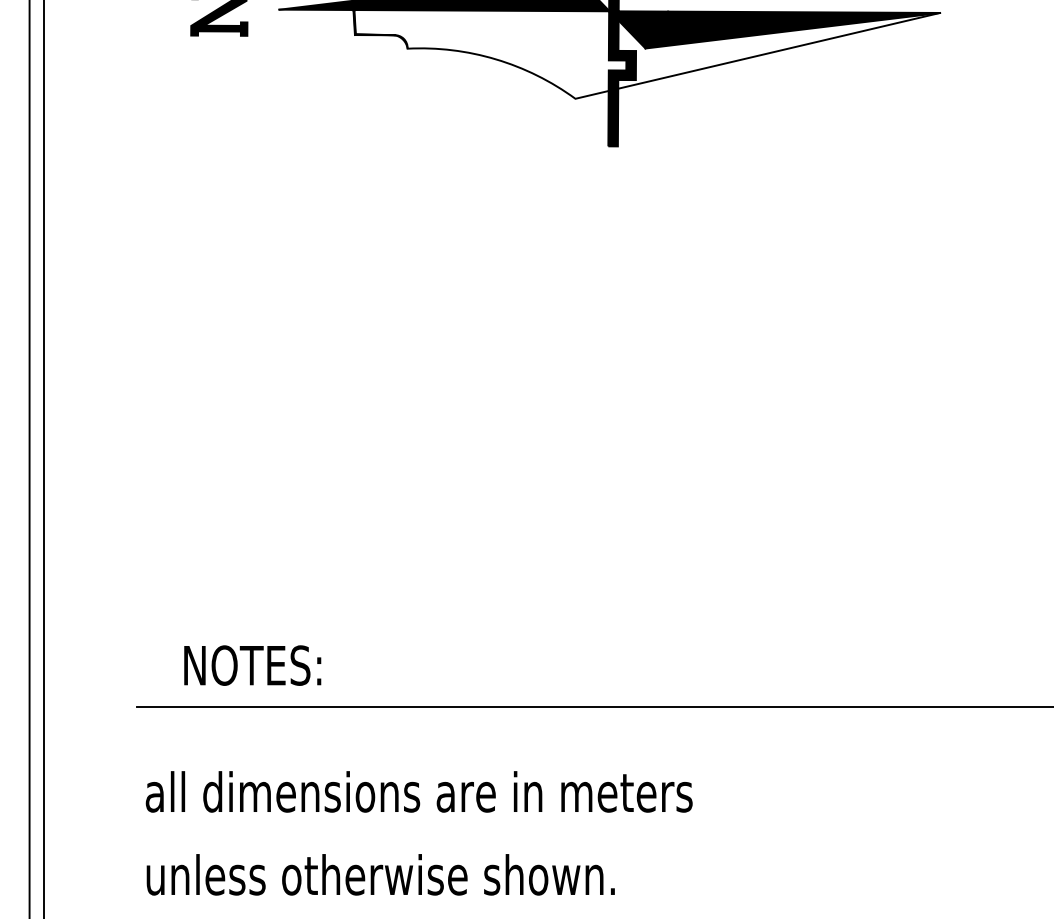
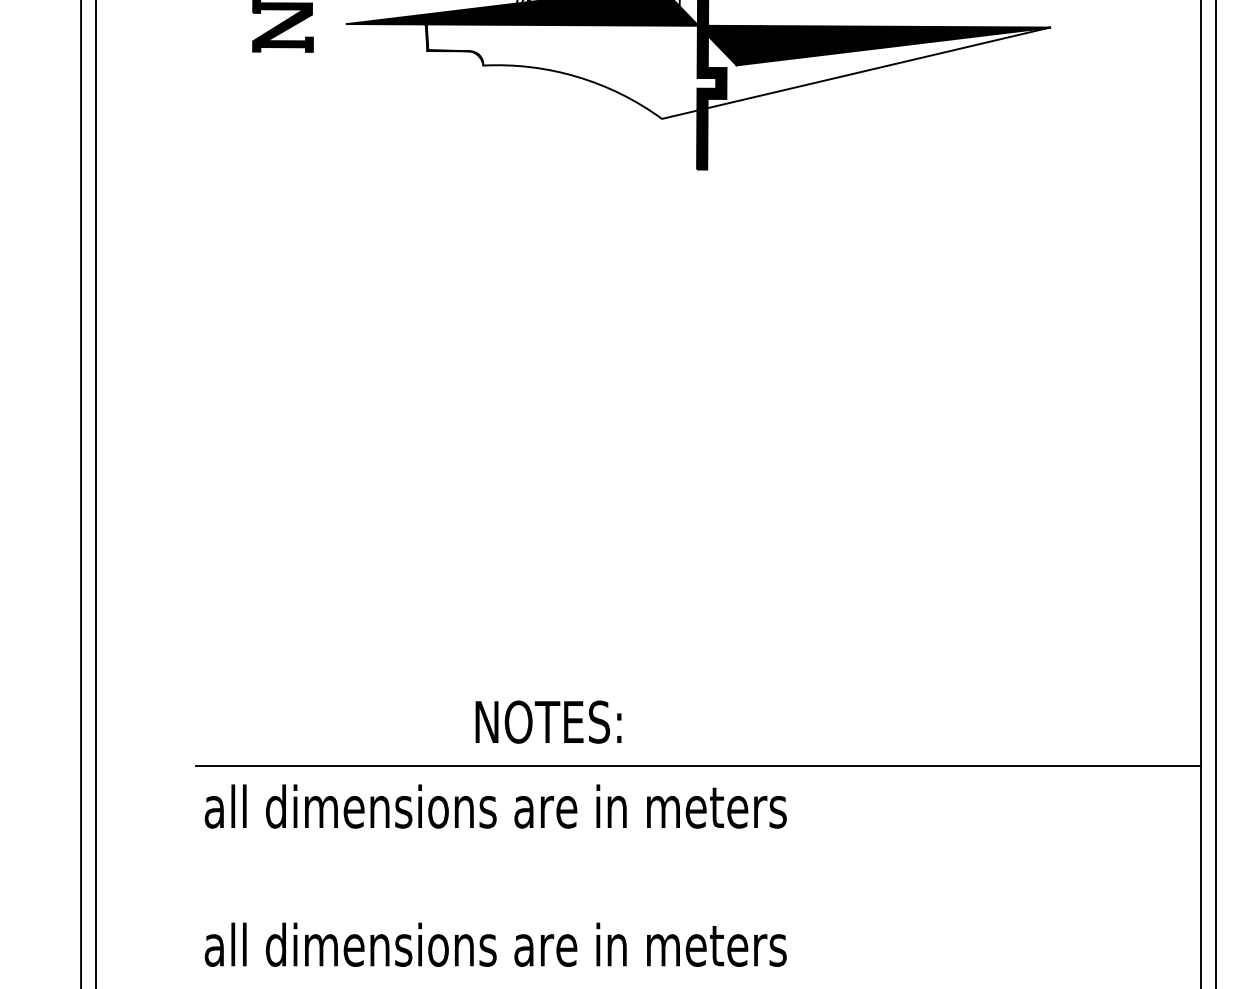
text: (252, 664) -> (548, 721), moved
text: (418, 791) -> (495, 806), moved
text: (418, 874) -> (495, 944), unless otherwise shown. -> all dimensions are in meters

